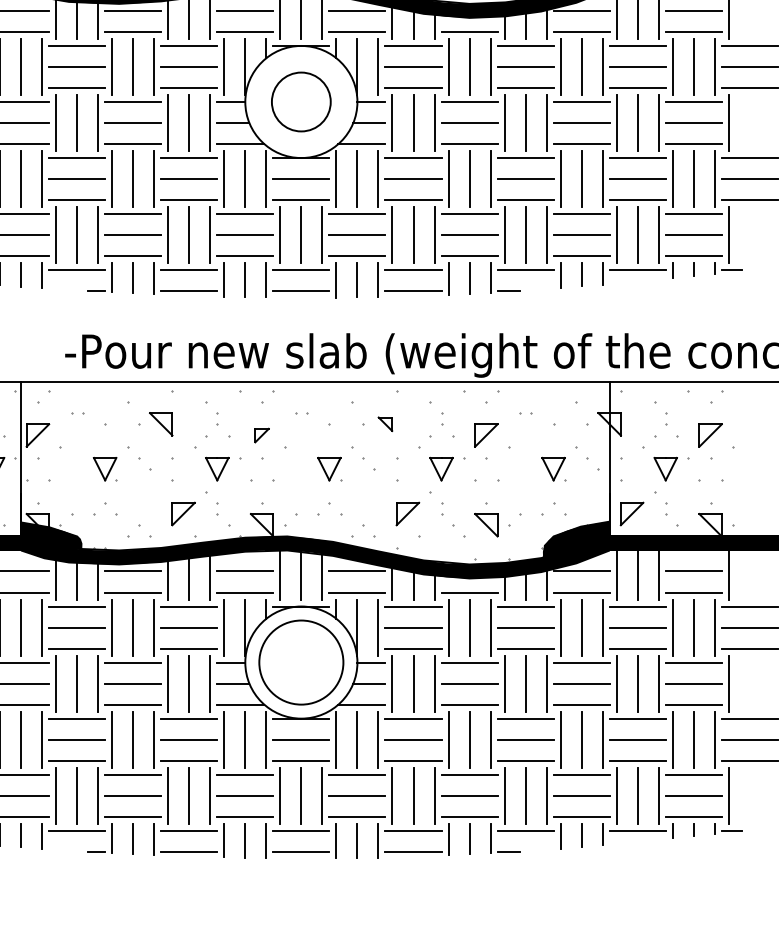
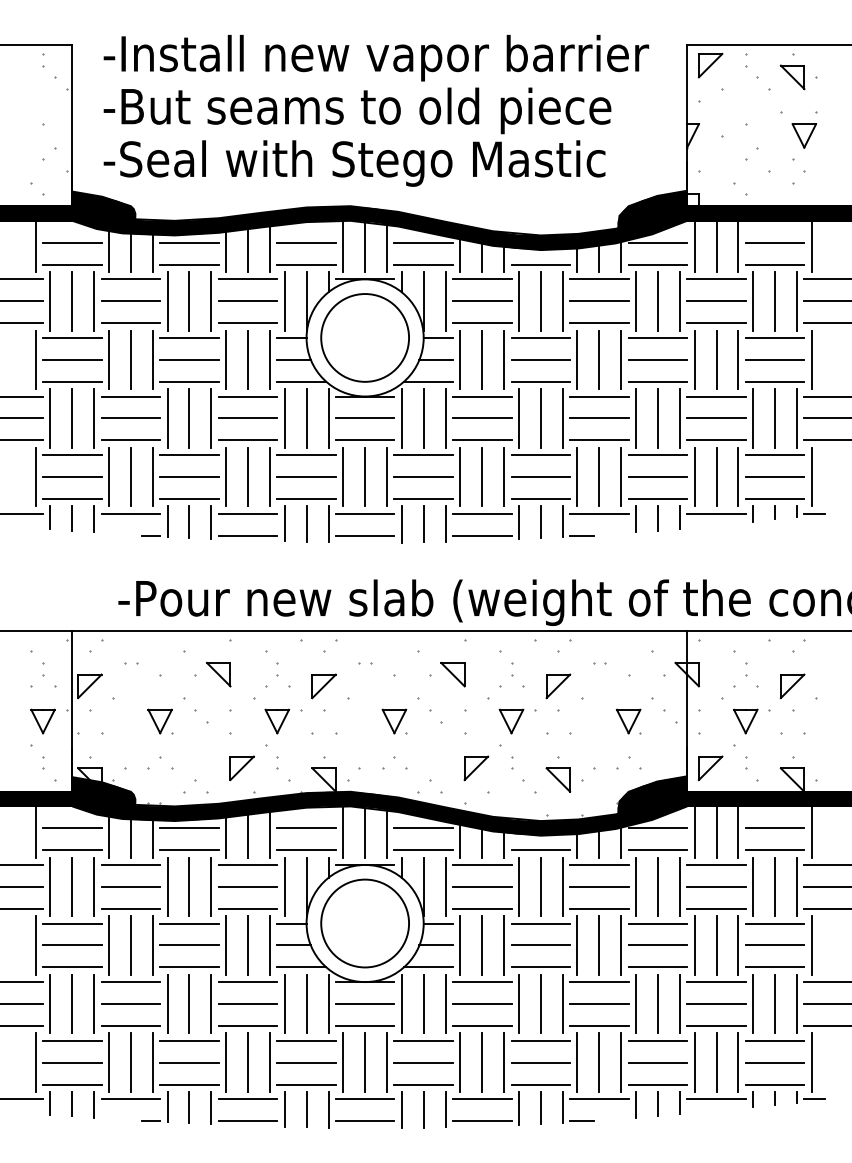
circle: (300, 101) -> (364, 337), size x1.43
part: (385, 424) -> (452, 674), size x1.67
part: (261, 435) -> (323, 686), size x1.67

